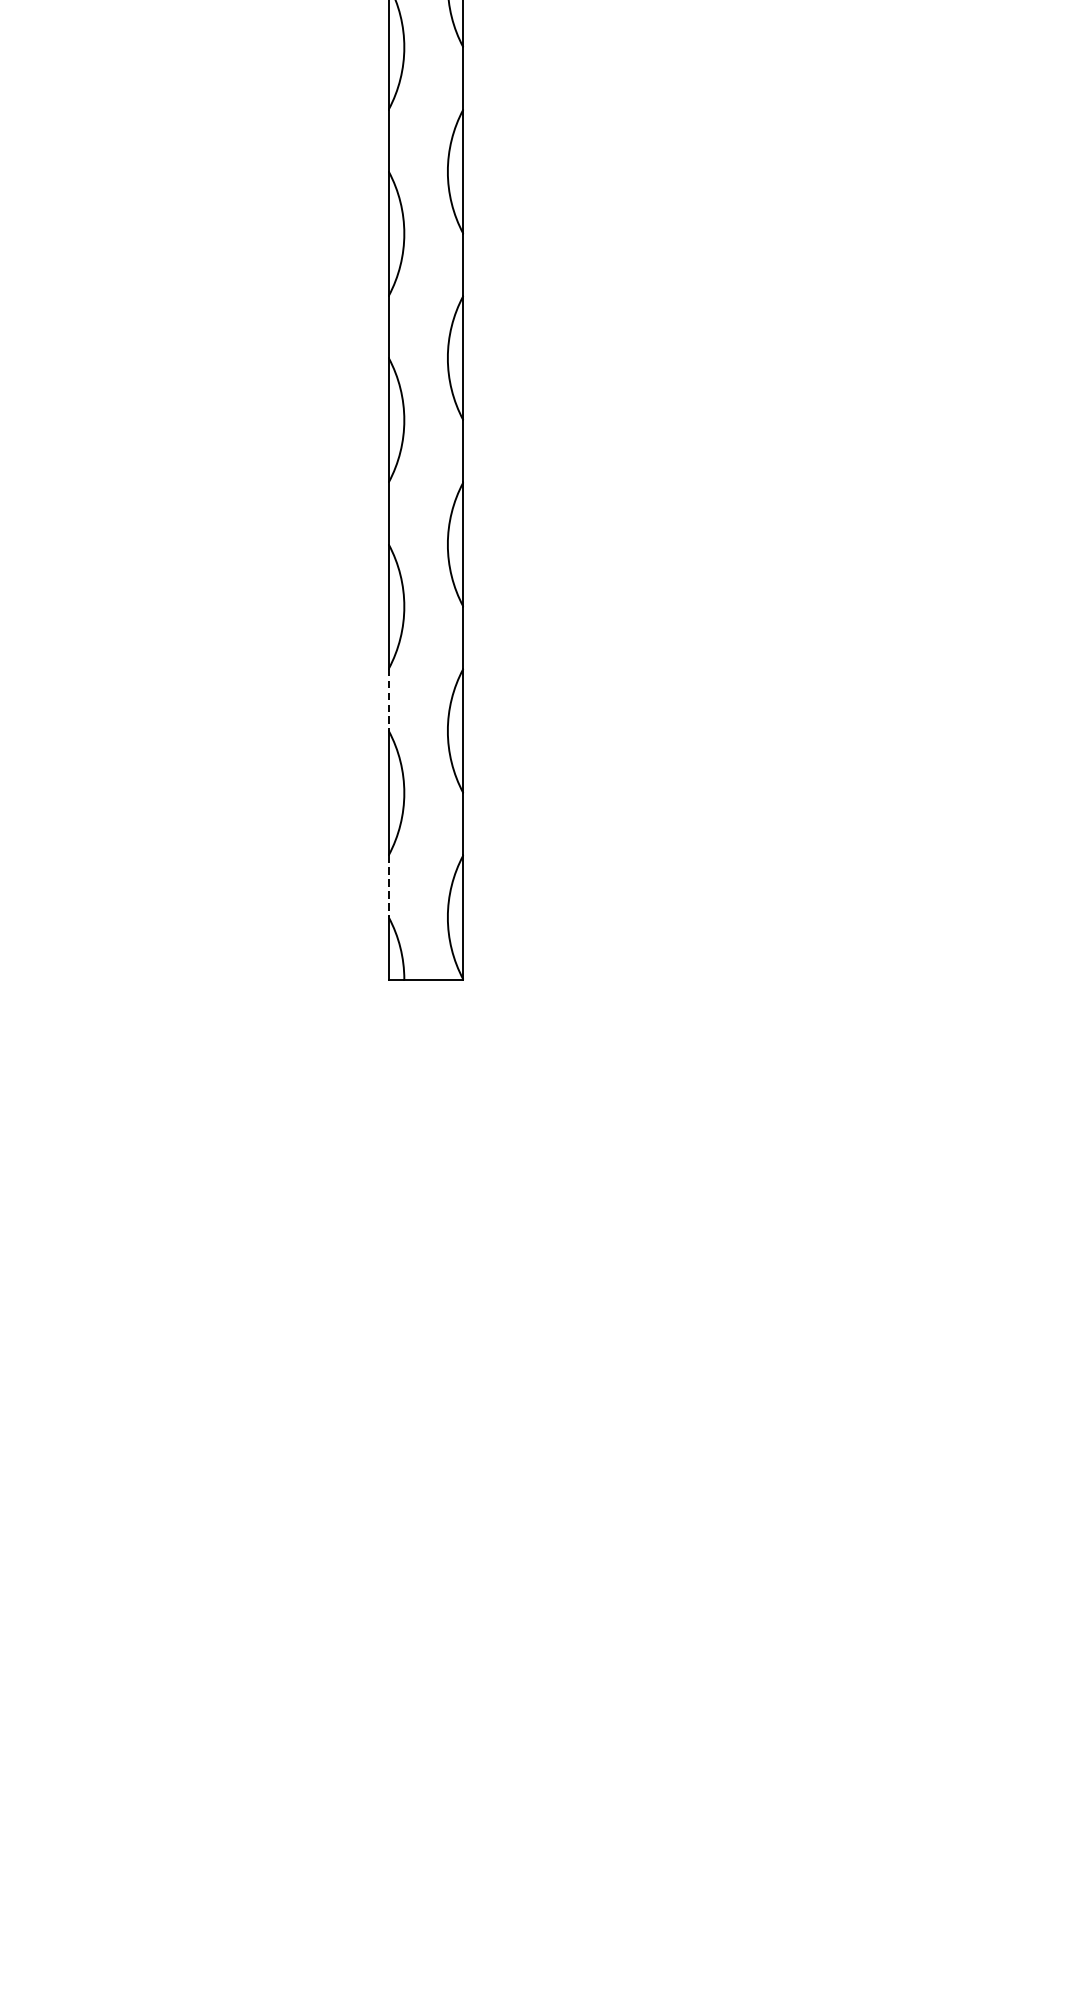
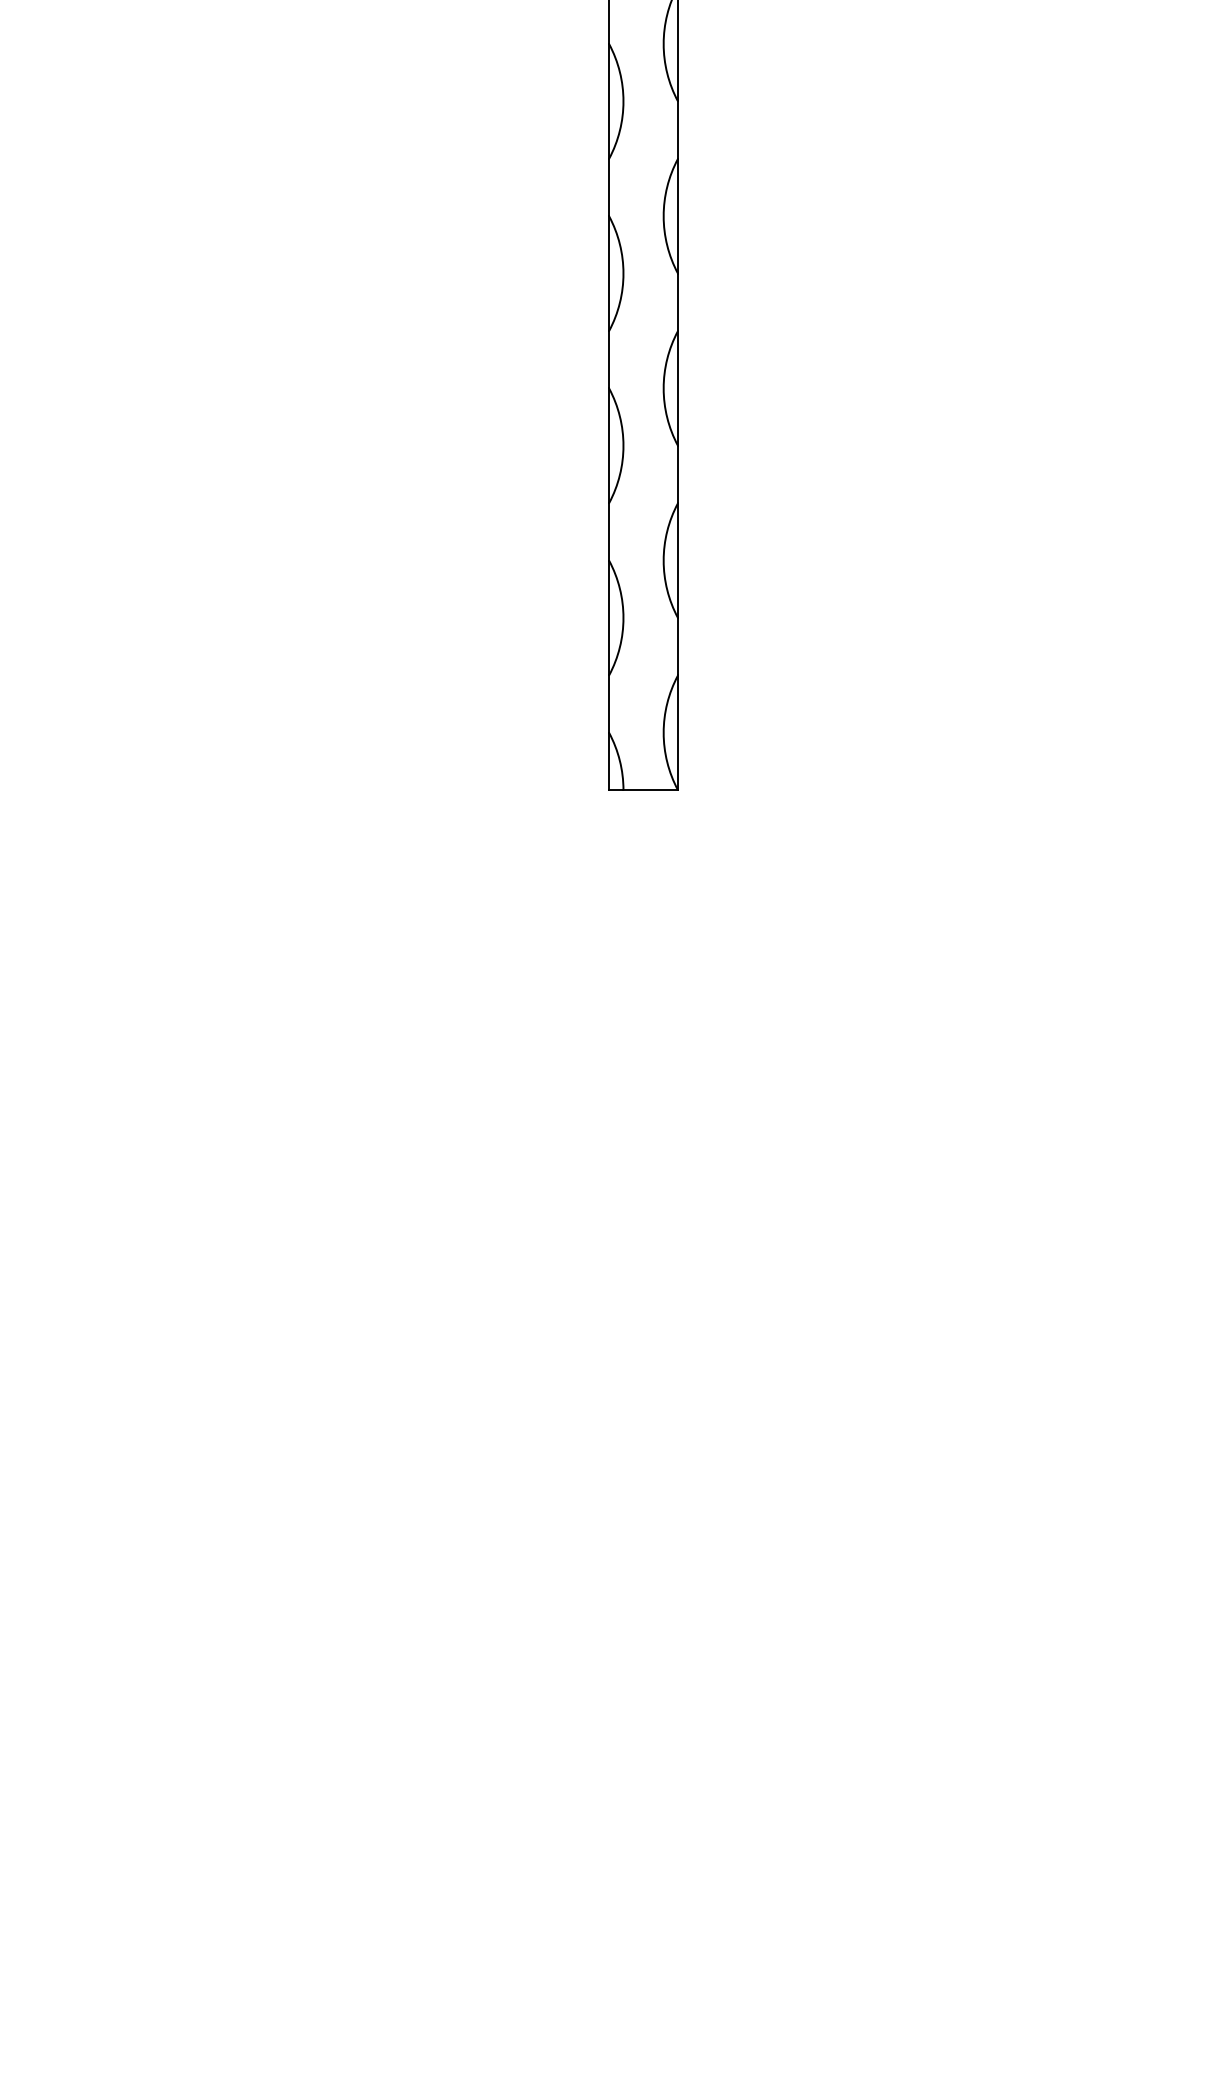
line: (389, 699) -> (609, 531), dashed -> solid
line: (389, 886) -> (609, 704), dashed -> solid

